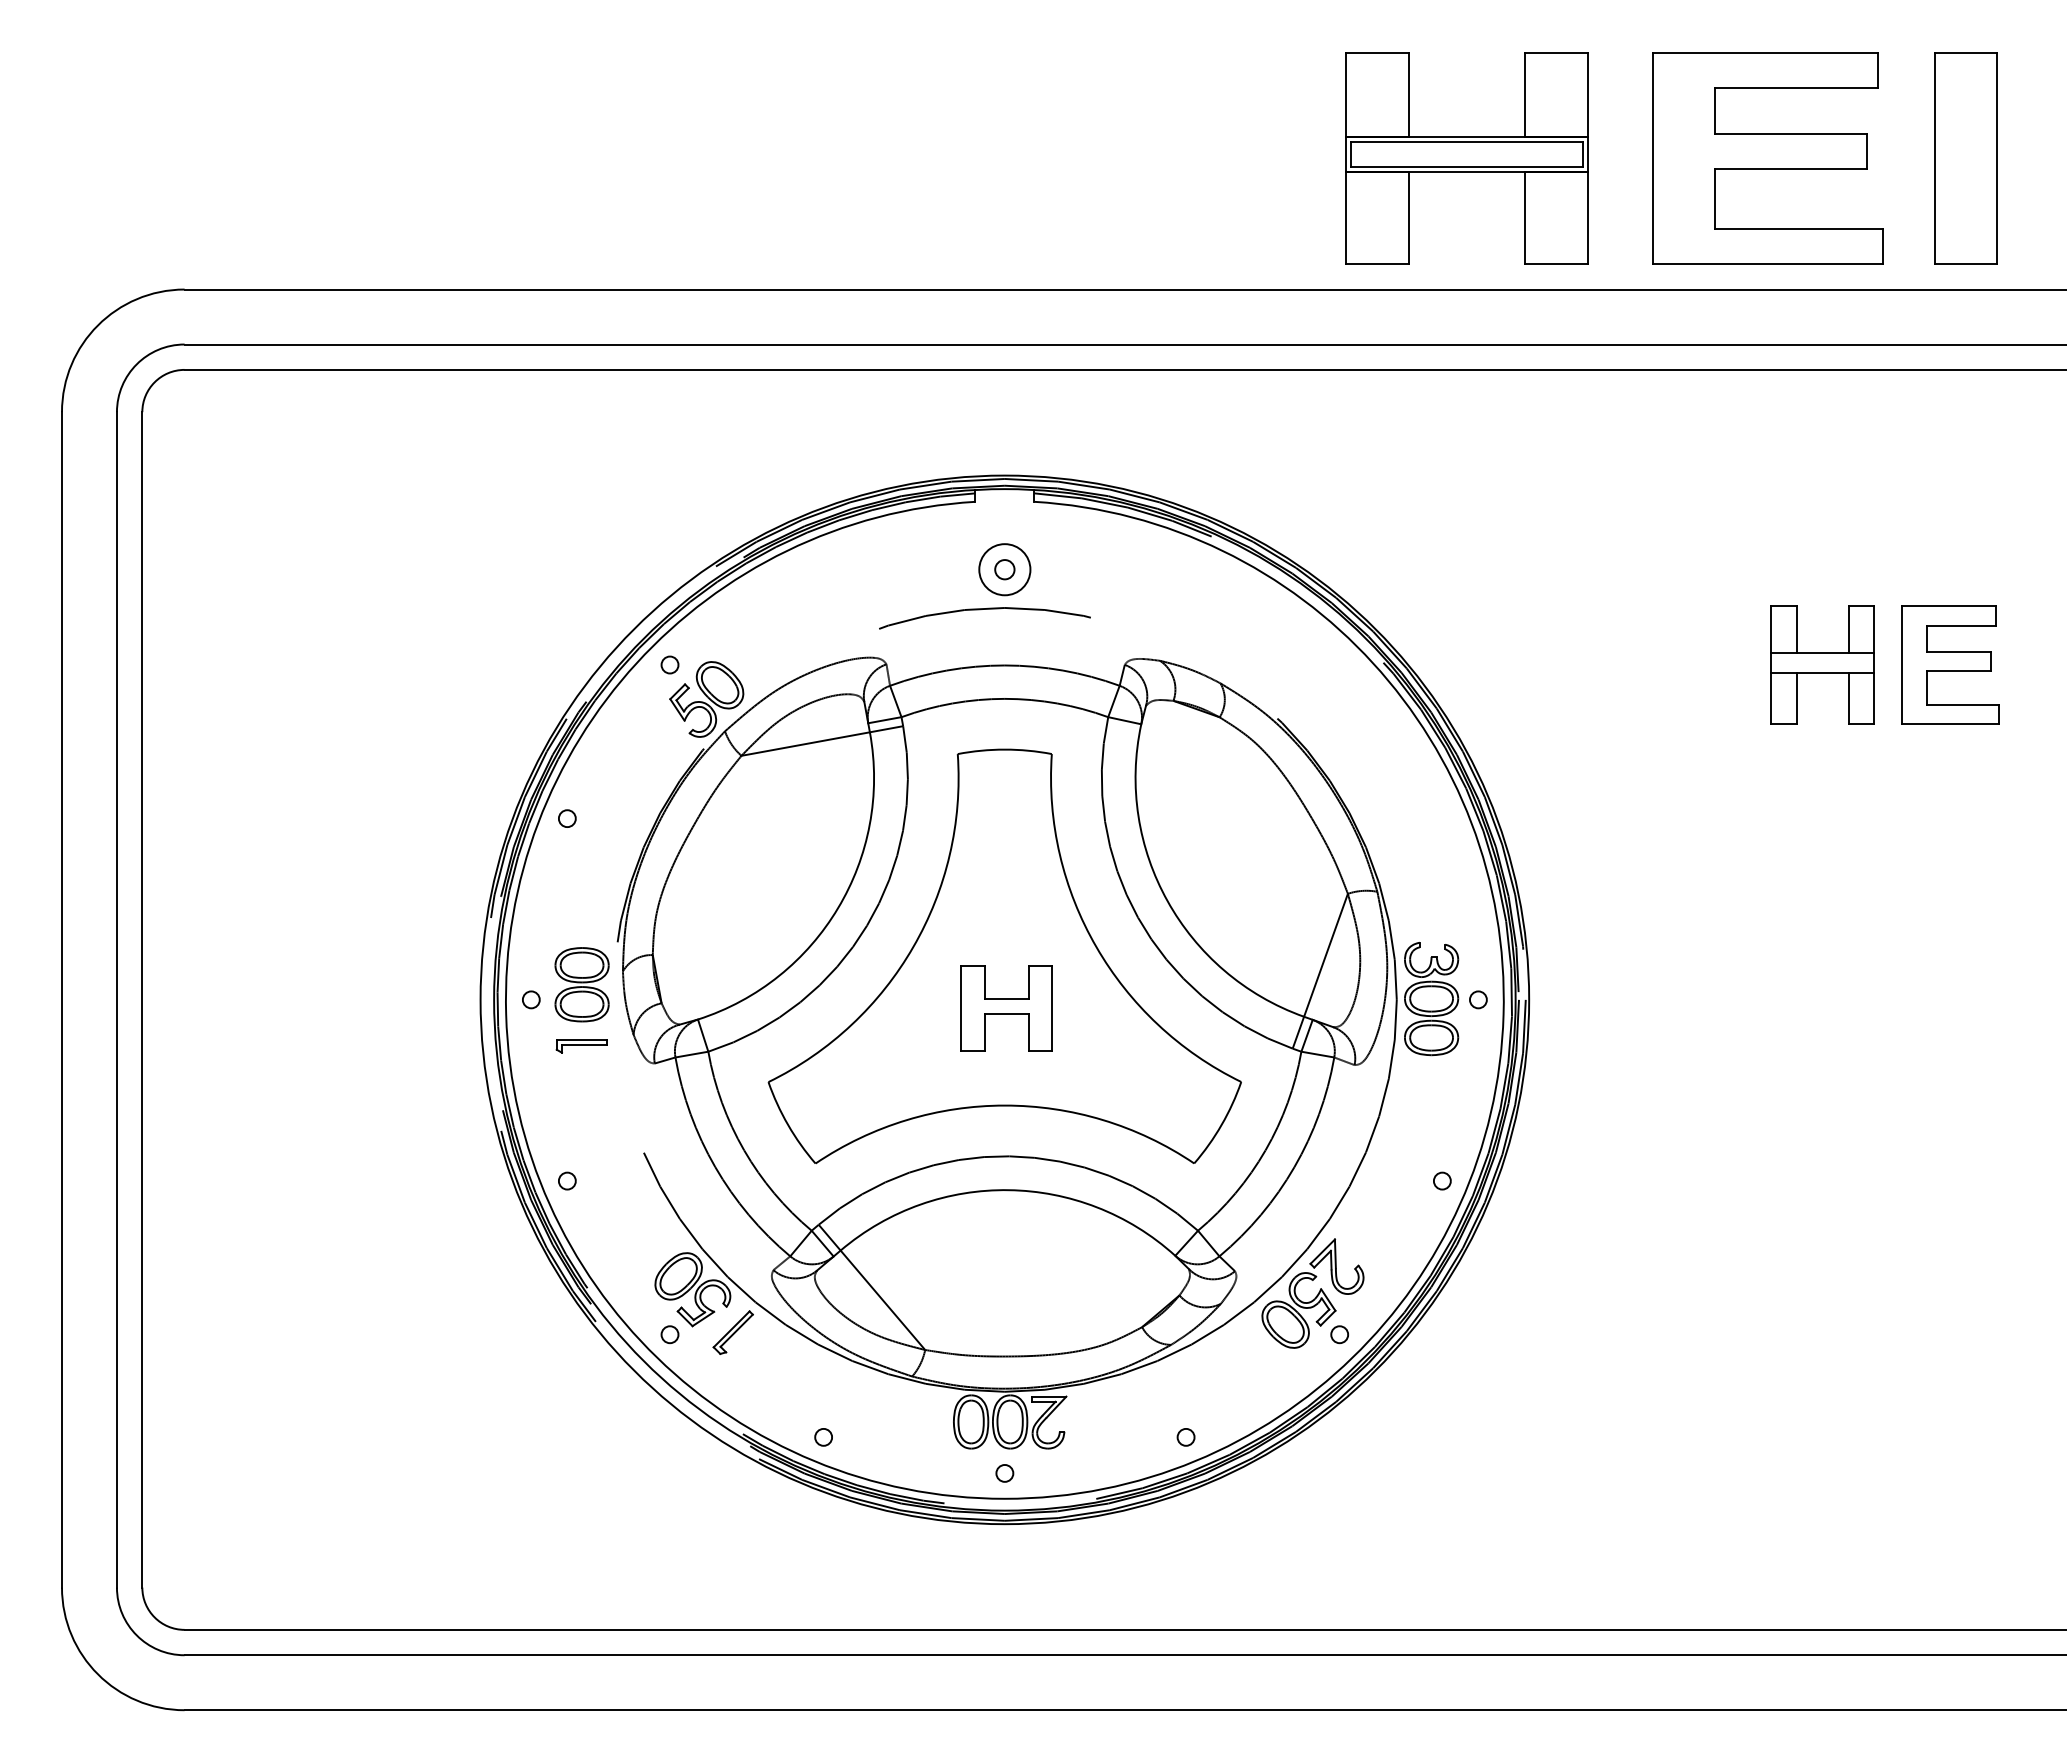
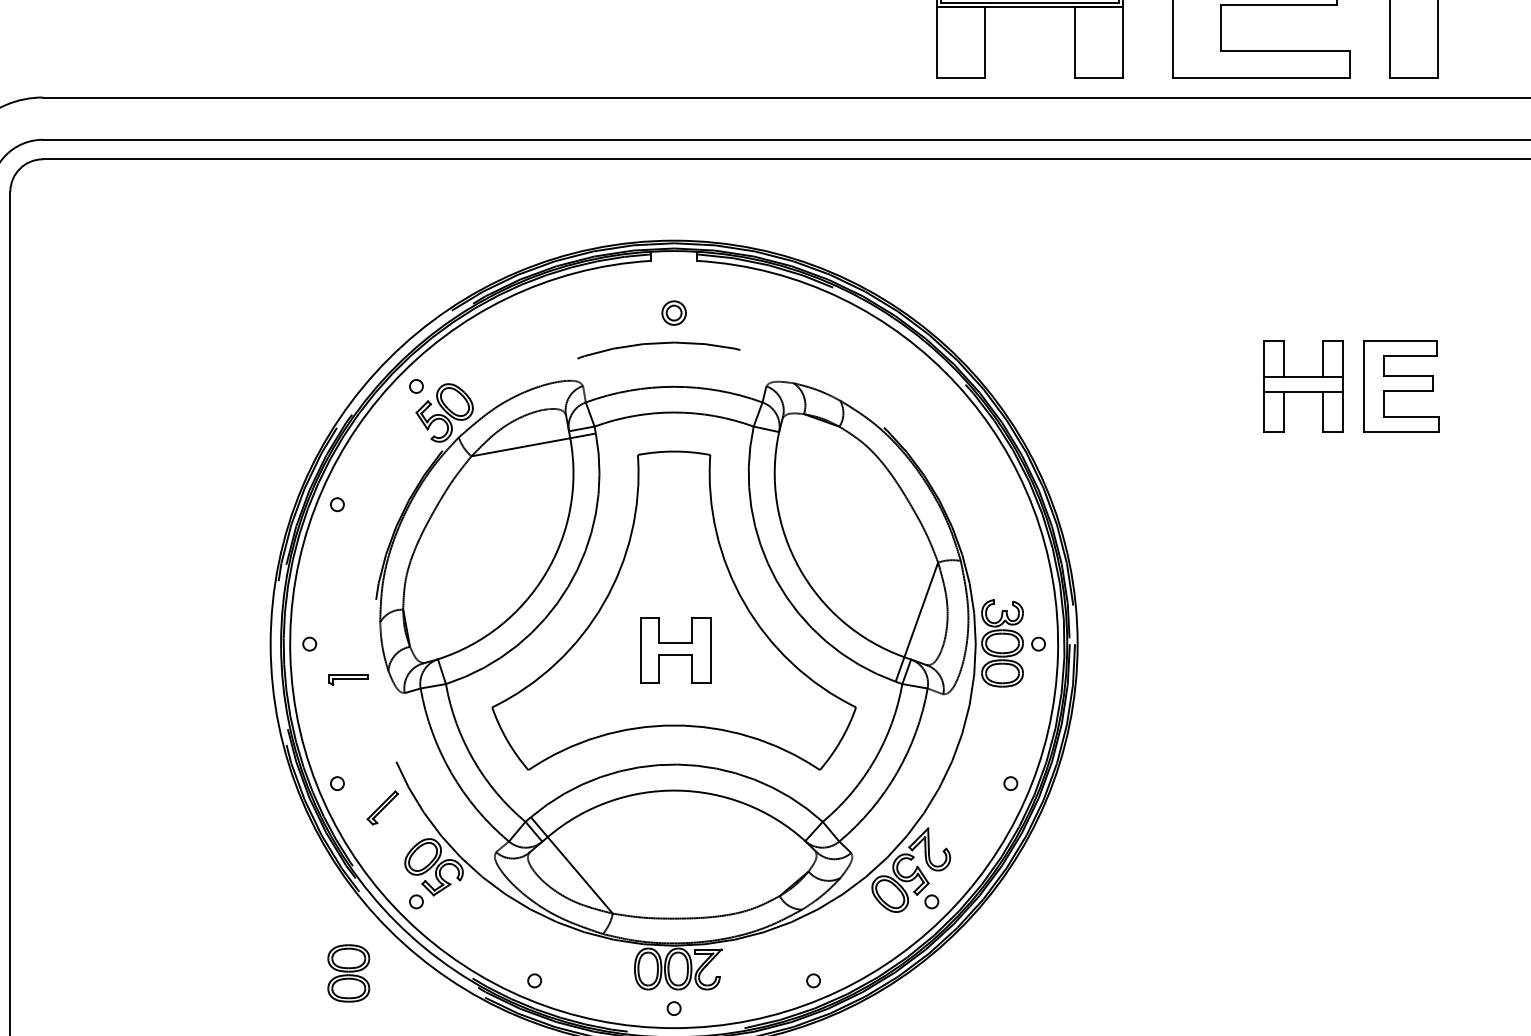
circle: (1004, 569) -> (673, 312), size x0.6
part: (581, 984) -> (348, 973), moved
part: (732, 1332) -> (382, 807), moved

